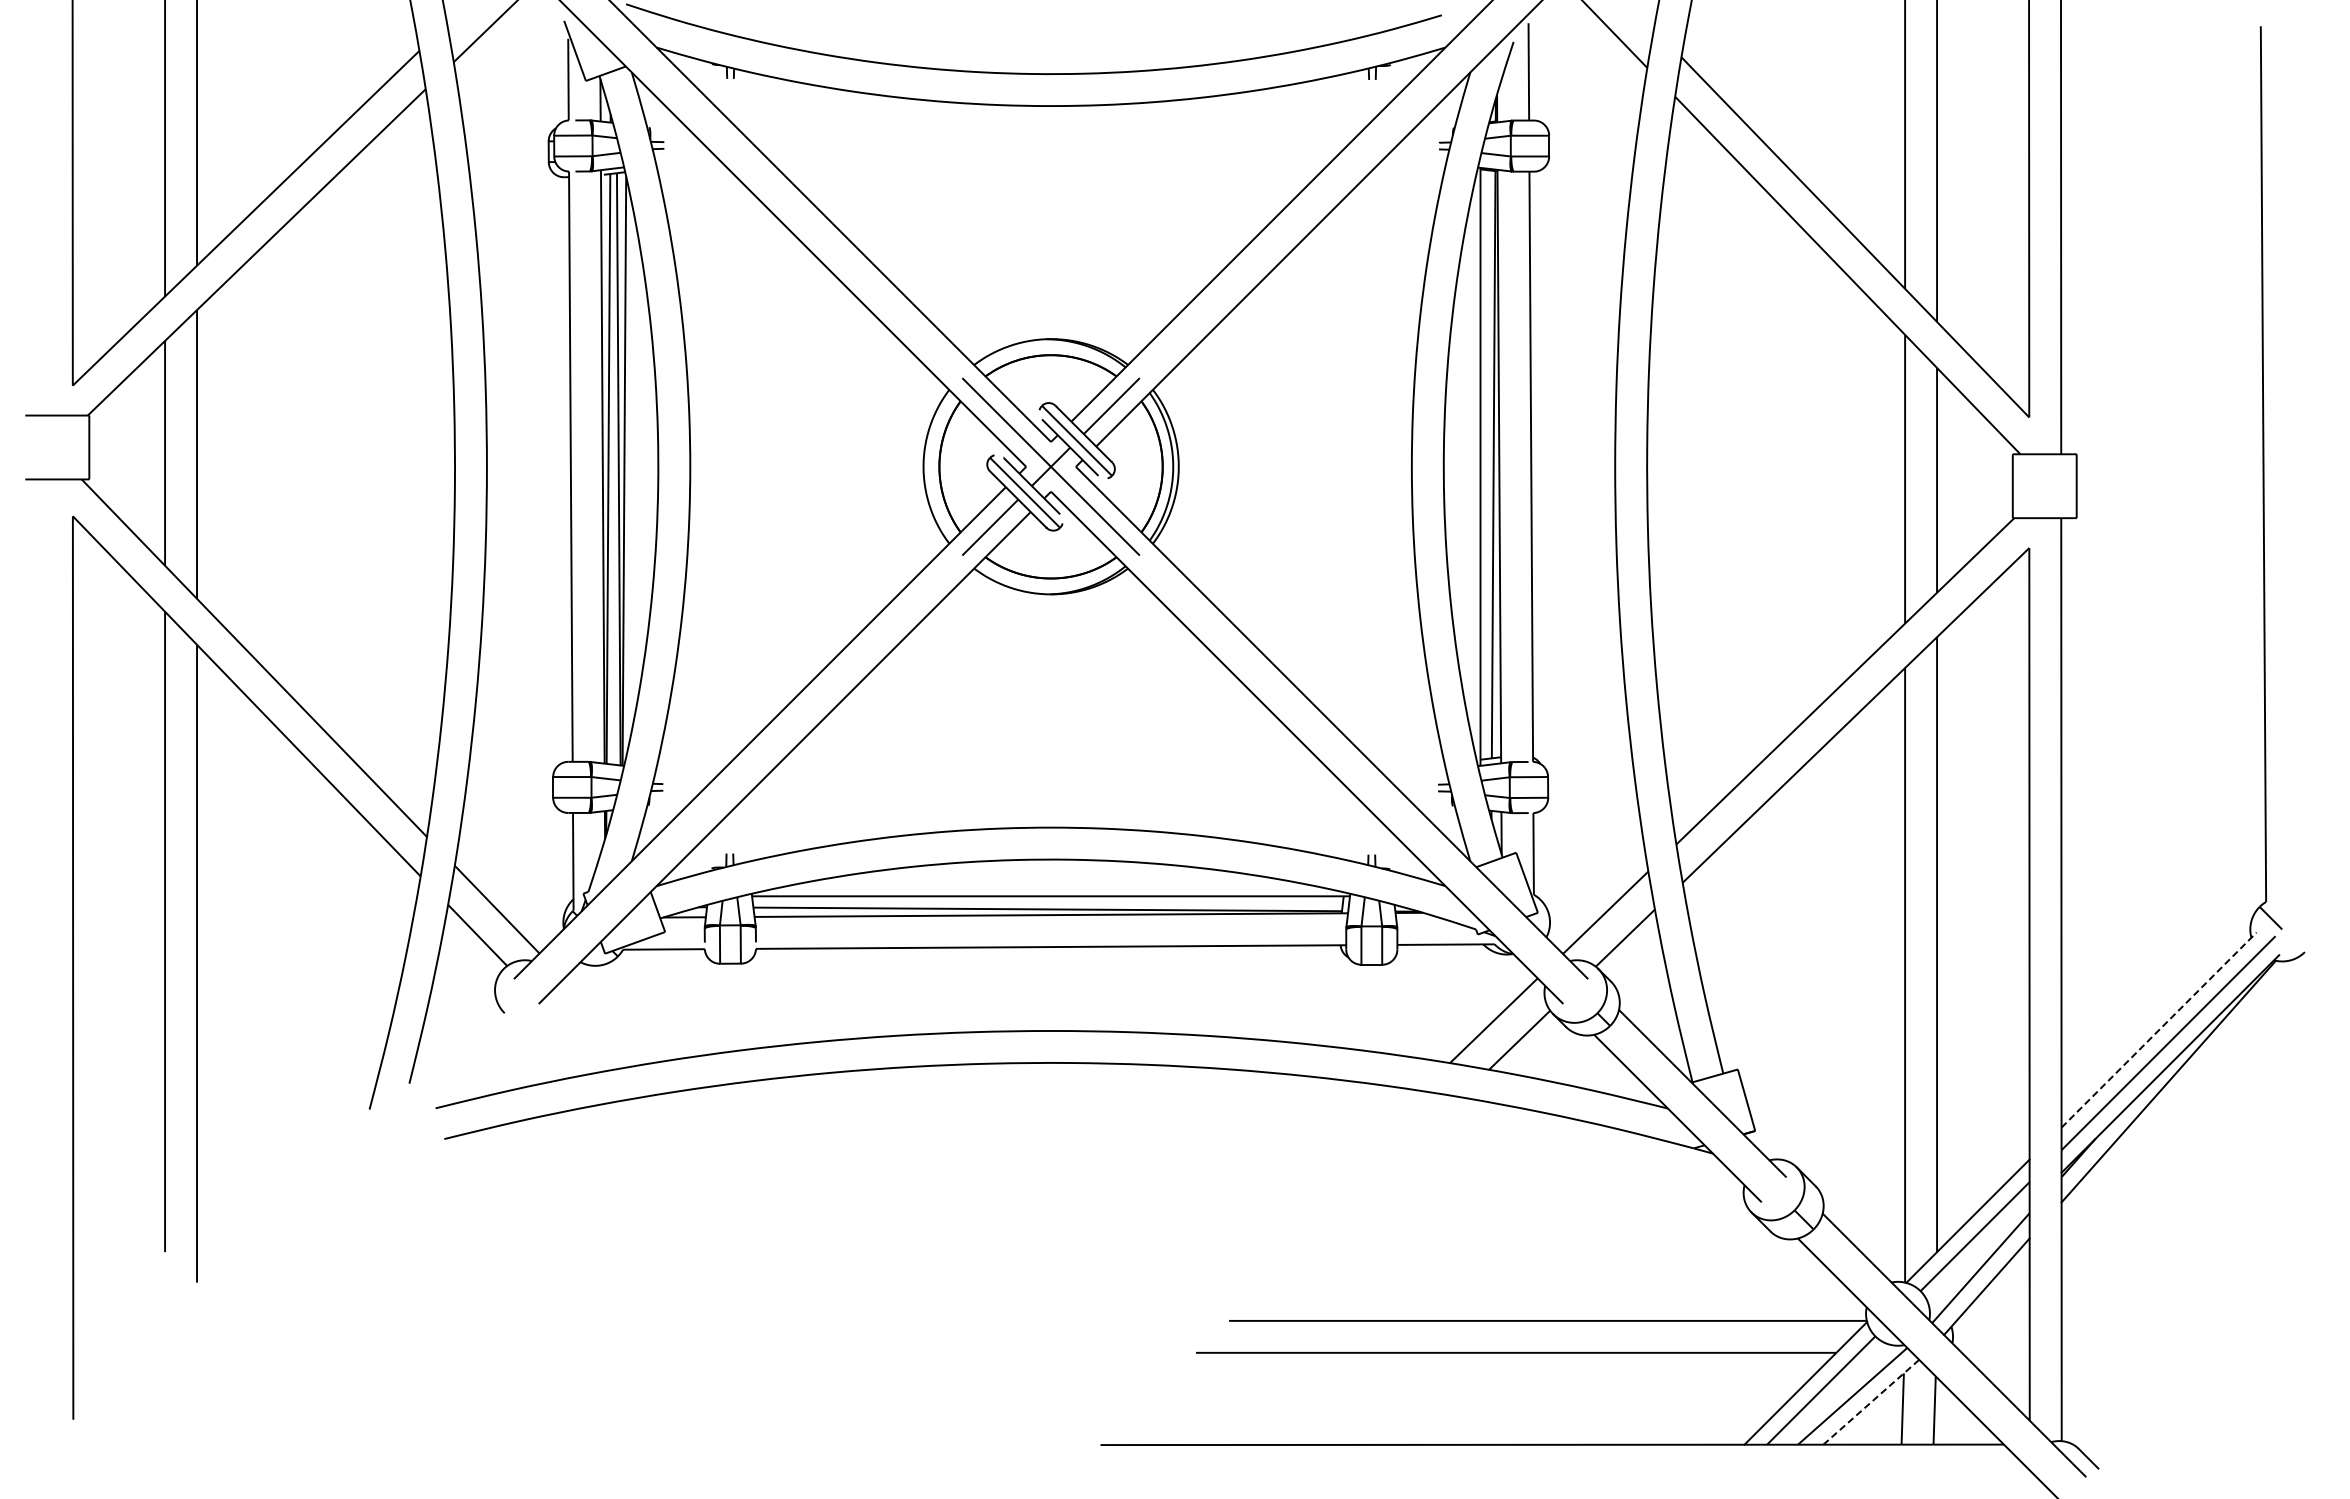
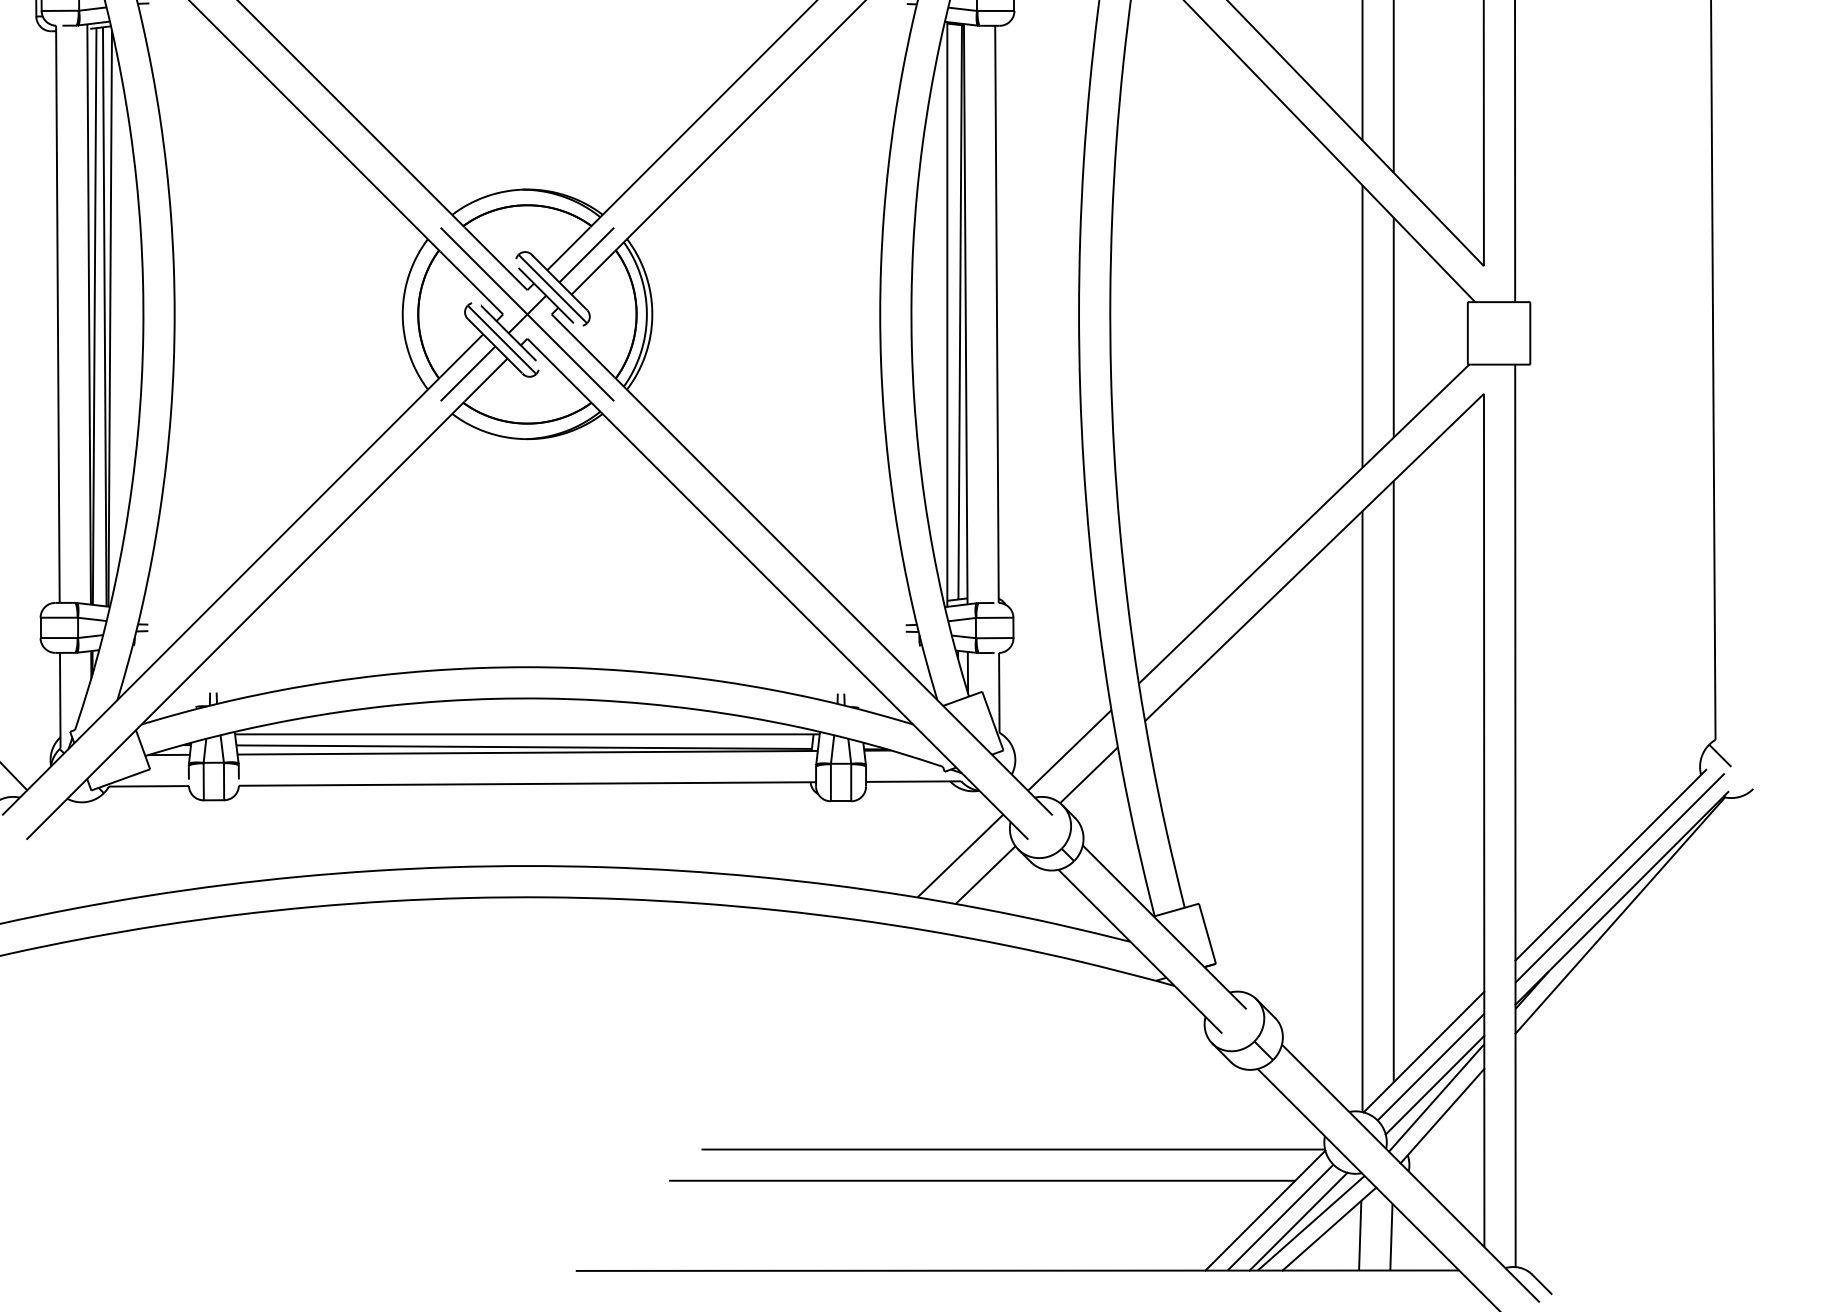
line: (2159, 1030) -> (1611, 865), dashed -> solid
line: (1978, 1254) -> (1434, 1084), added
line: (1839, 1394) -> (1298, 1221), added
line: (1871, 1402) -> (1329, 1229), dashed -> solid

